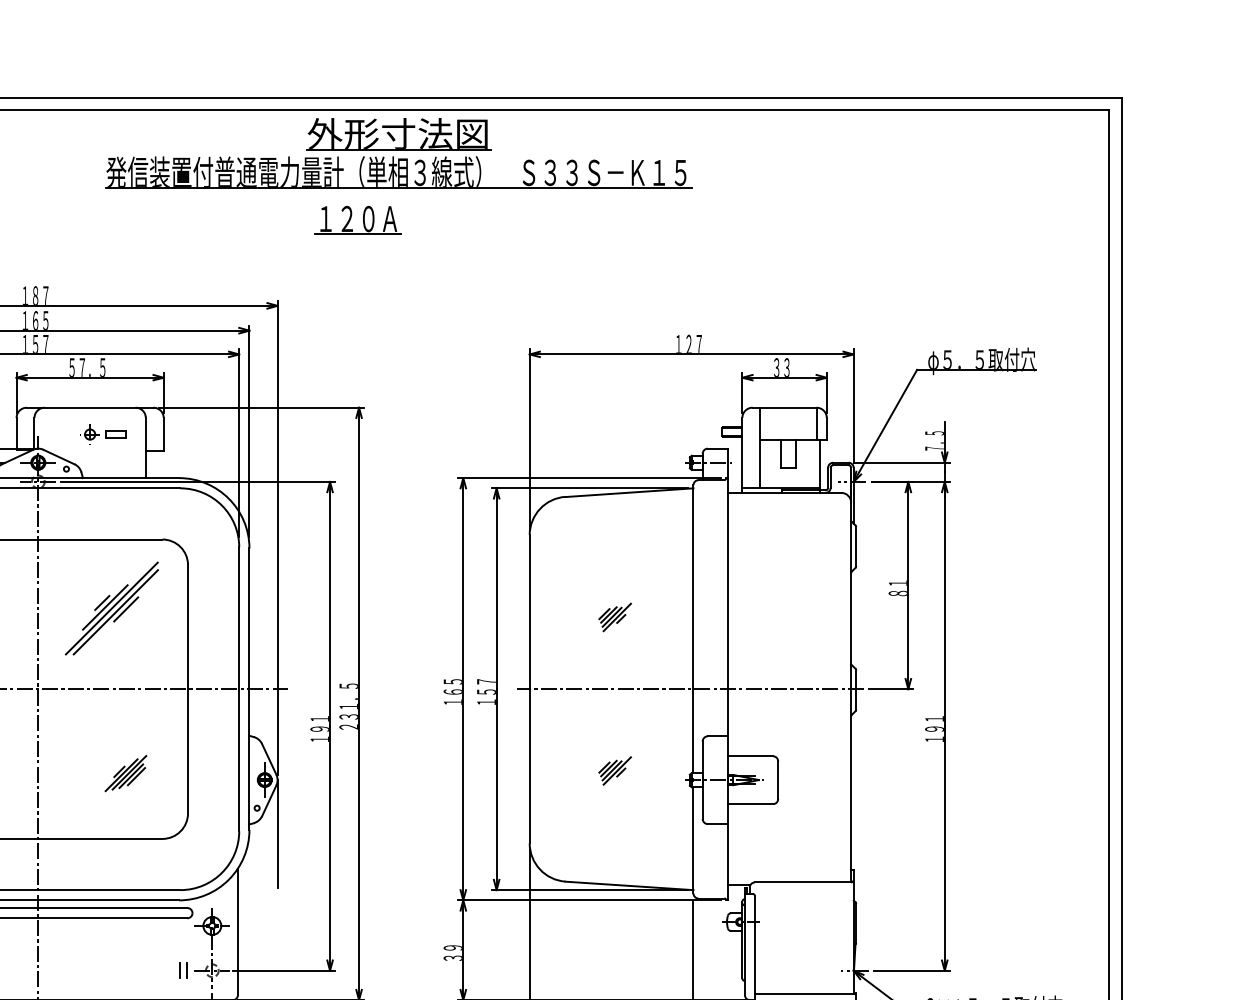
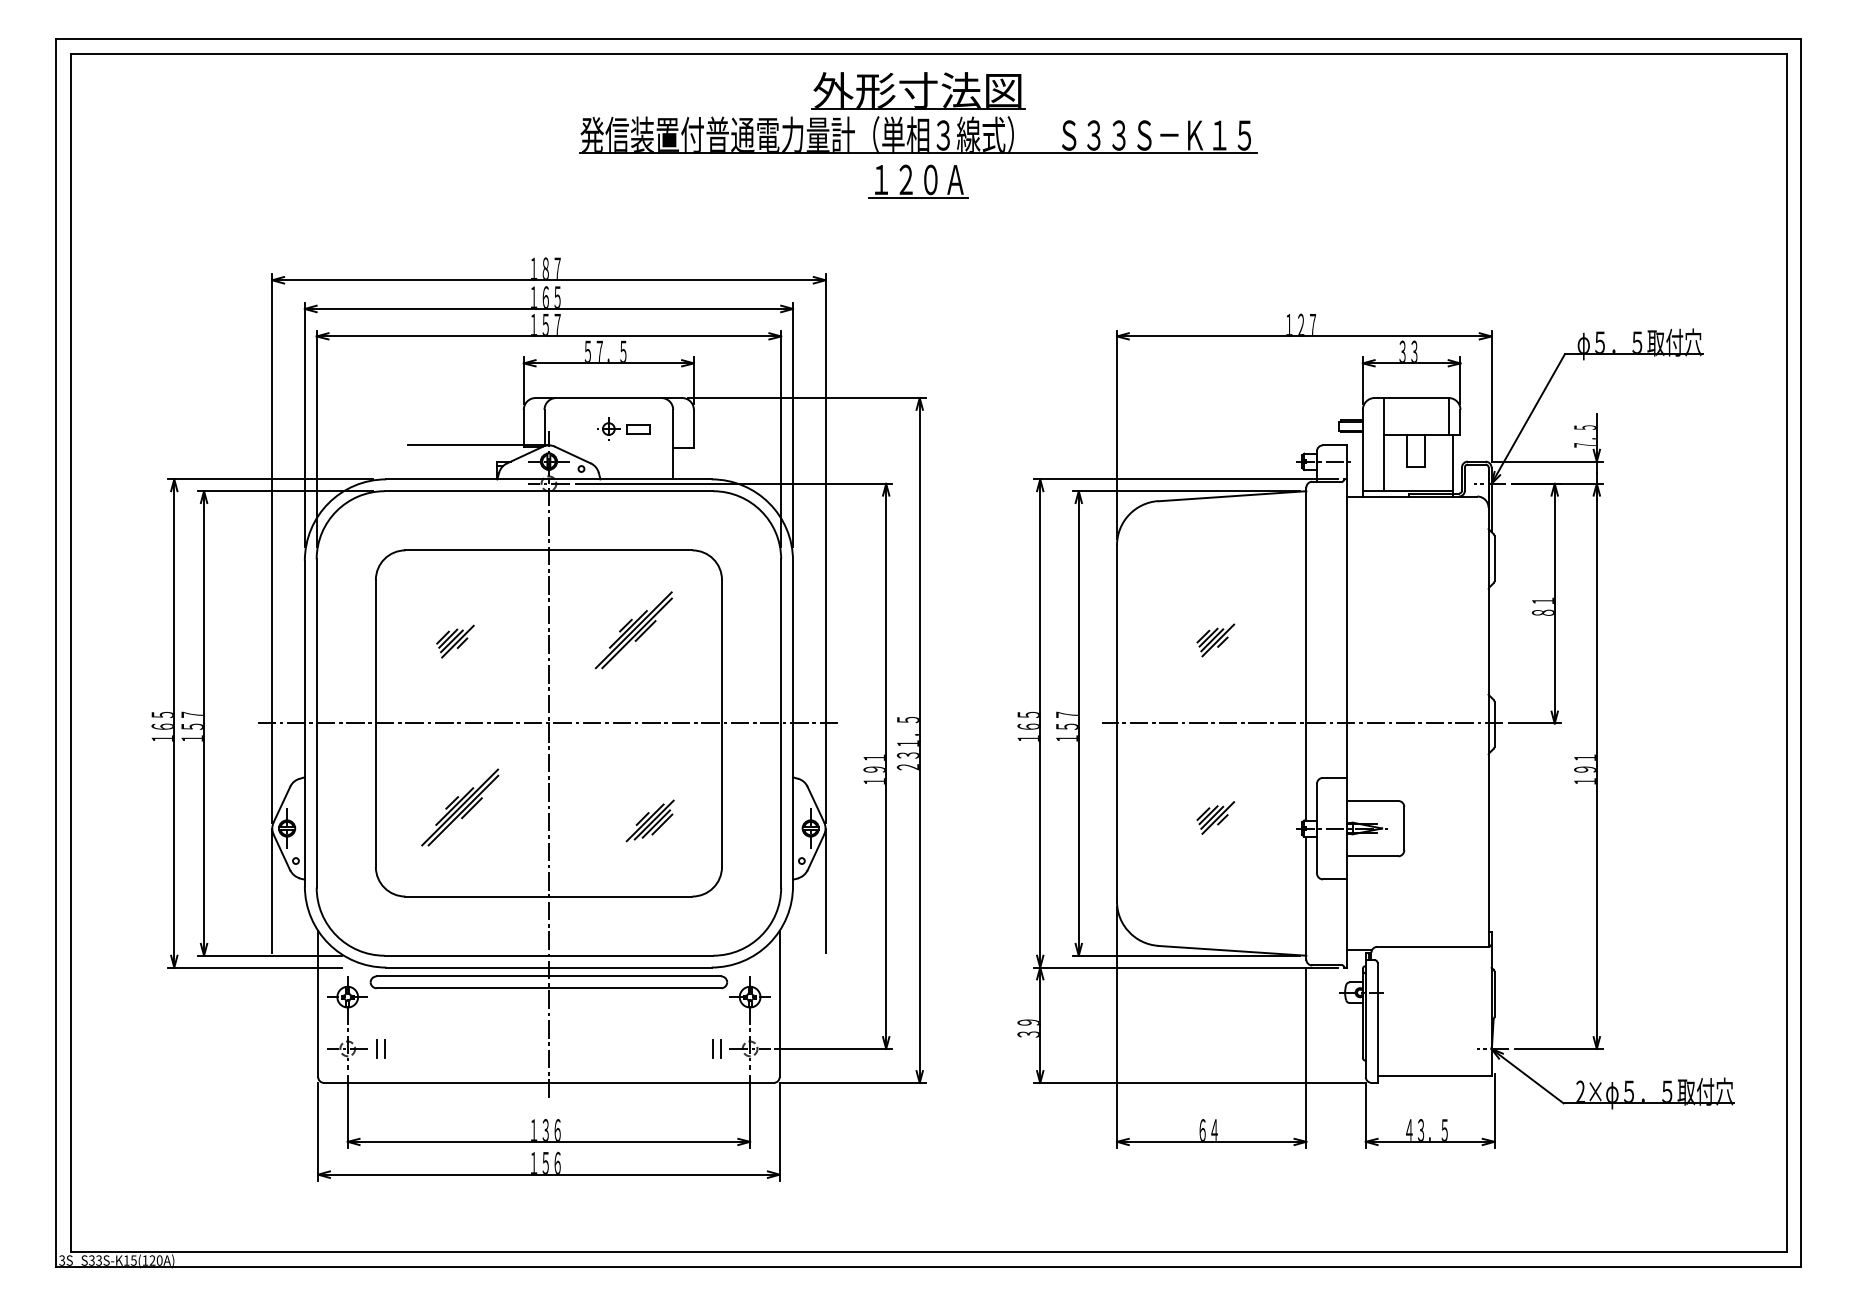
part: (398, 152) -> (918, 112), moved
part: (111, 608) -> (633, 630), size x0.71

